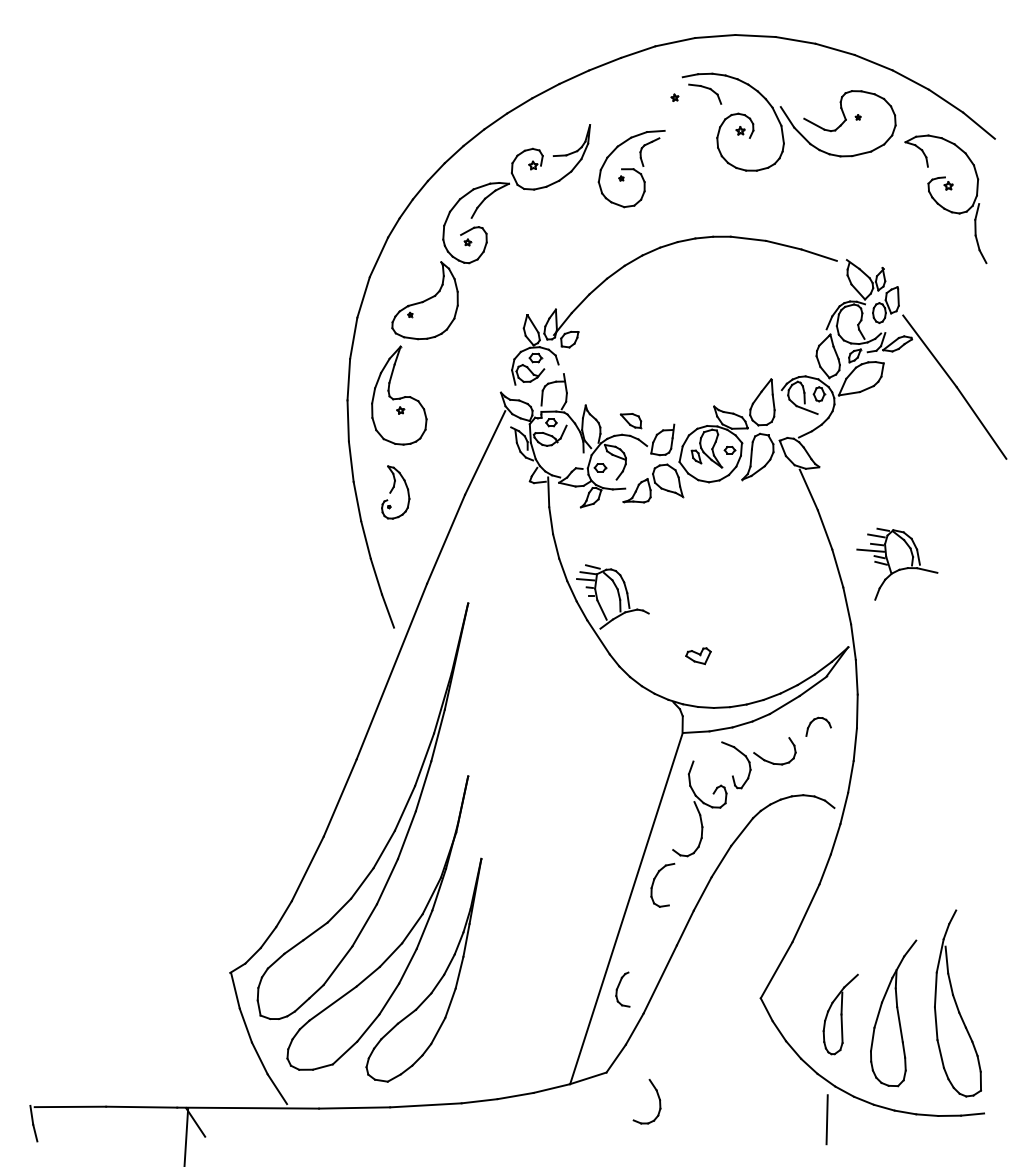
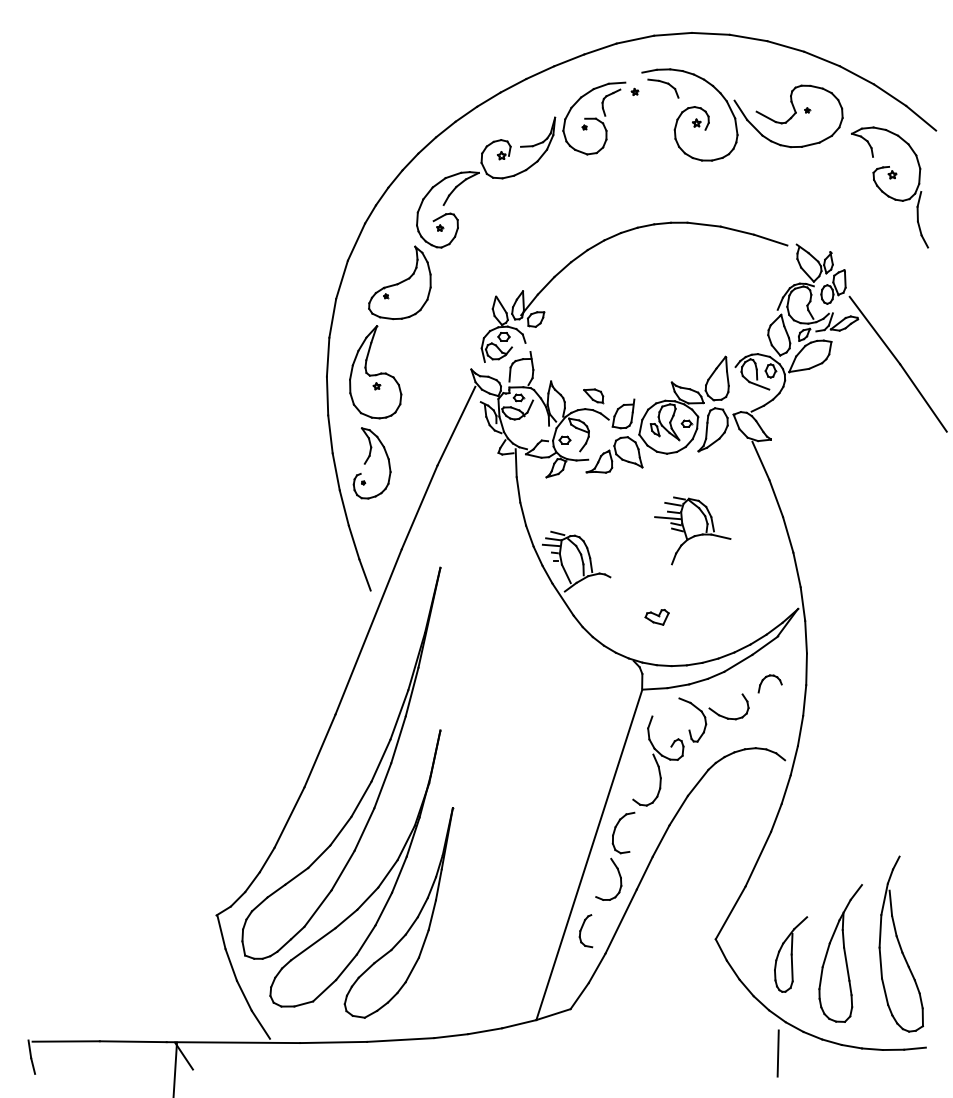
part: (631, 169) -> (594, 119), moved
part: (395, 492) -> (372, 463), size x1.43
part: (897, 563) -> (692, 530), moved
part: (657, 1096) -> (618, 874), moved

